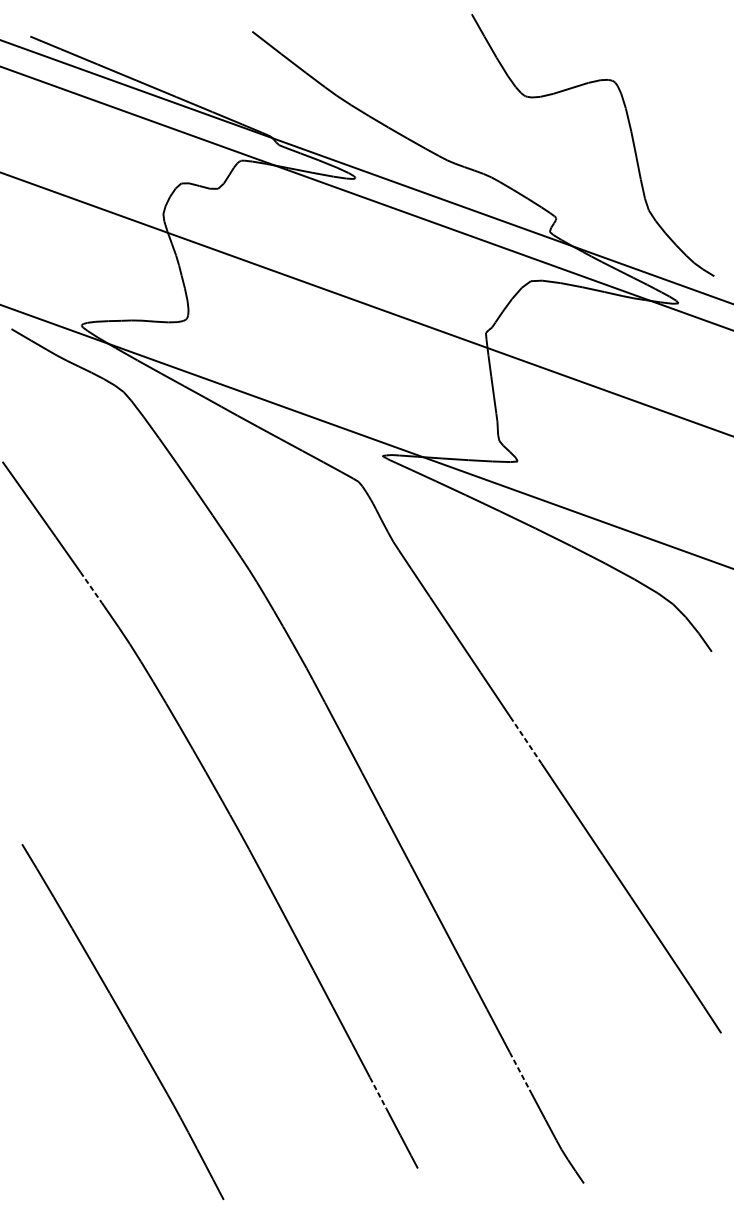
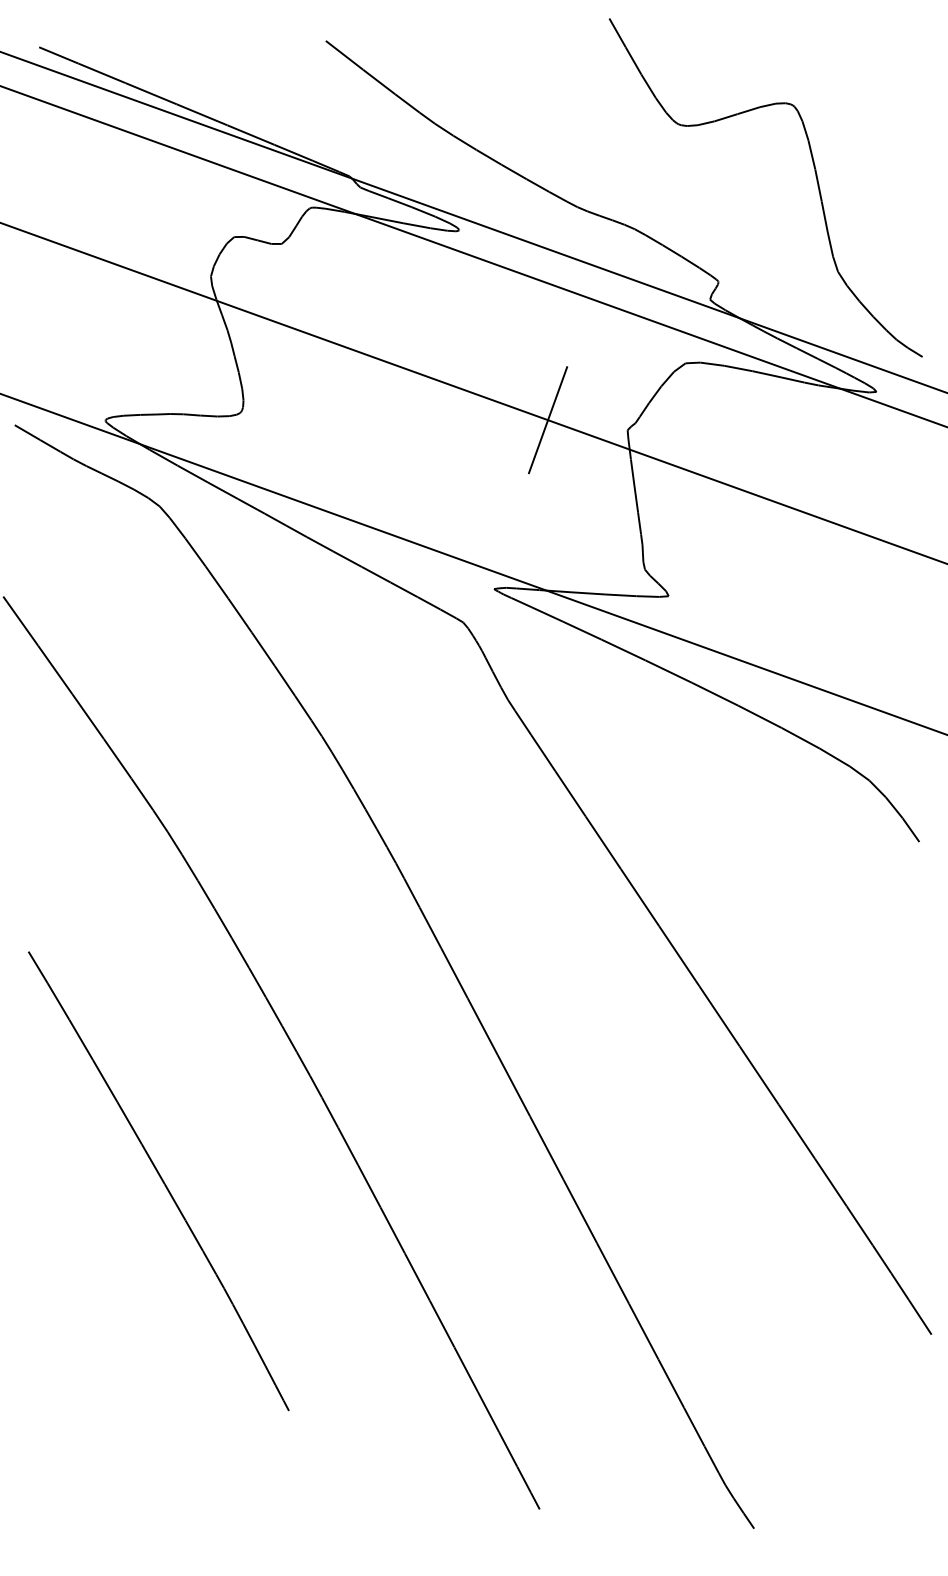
line: (423, 325) -> (547, 420), added
line: (91, 587) -> (118, 759), dashed -> solid
line: (526, 740) -> (679, 956), dashed -> solid
part: (122, 1022) -> (158, 1181), moved
line: (519, 1071) -> (671, 1384), dashed -> solid
line: (378, 1093) -> (488, 1412), dashed -> solid

